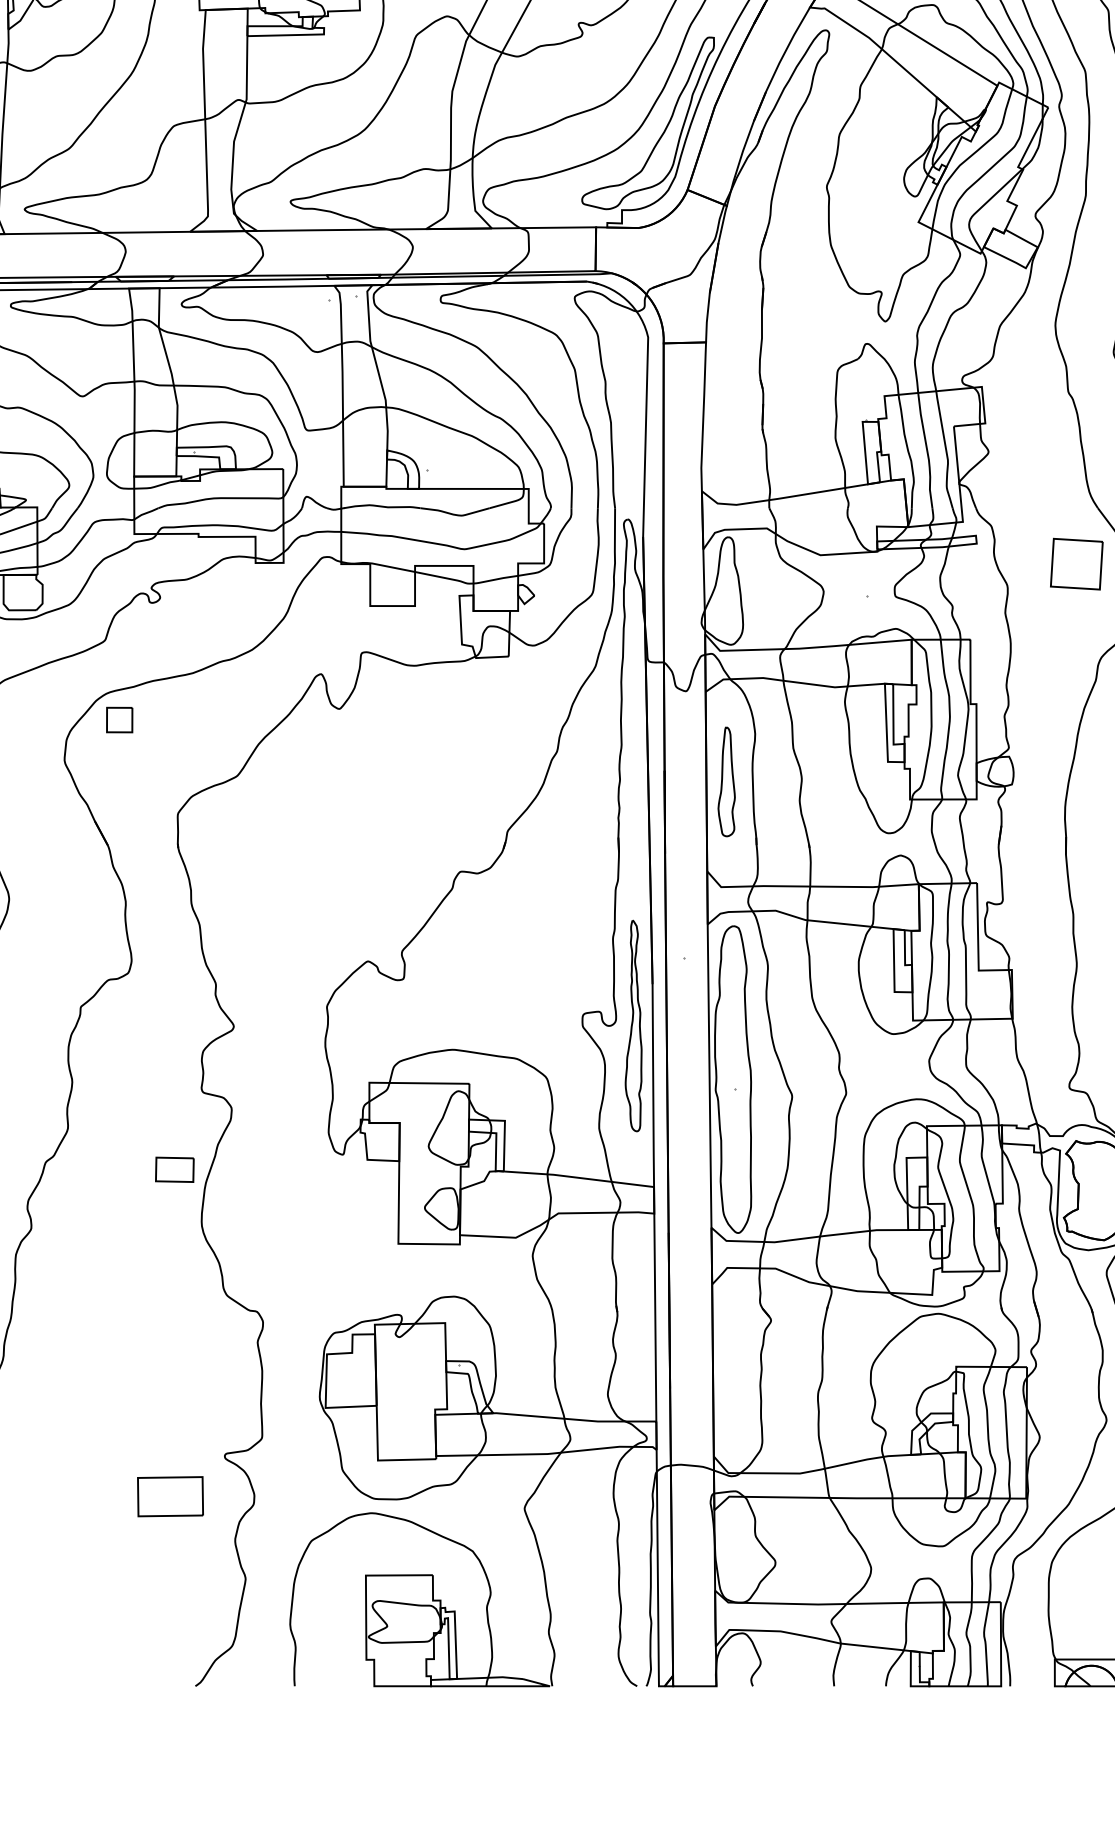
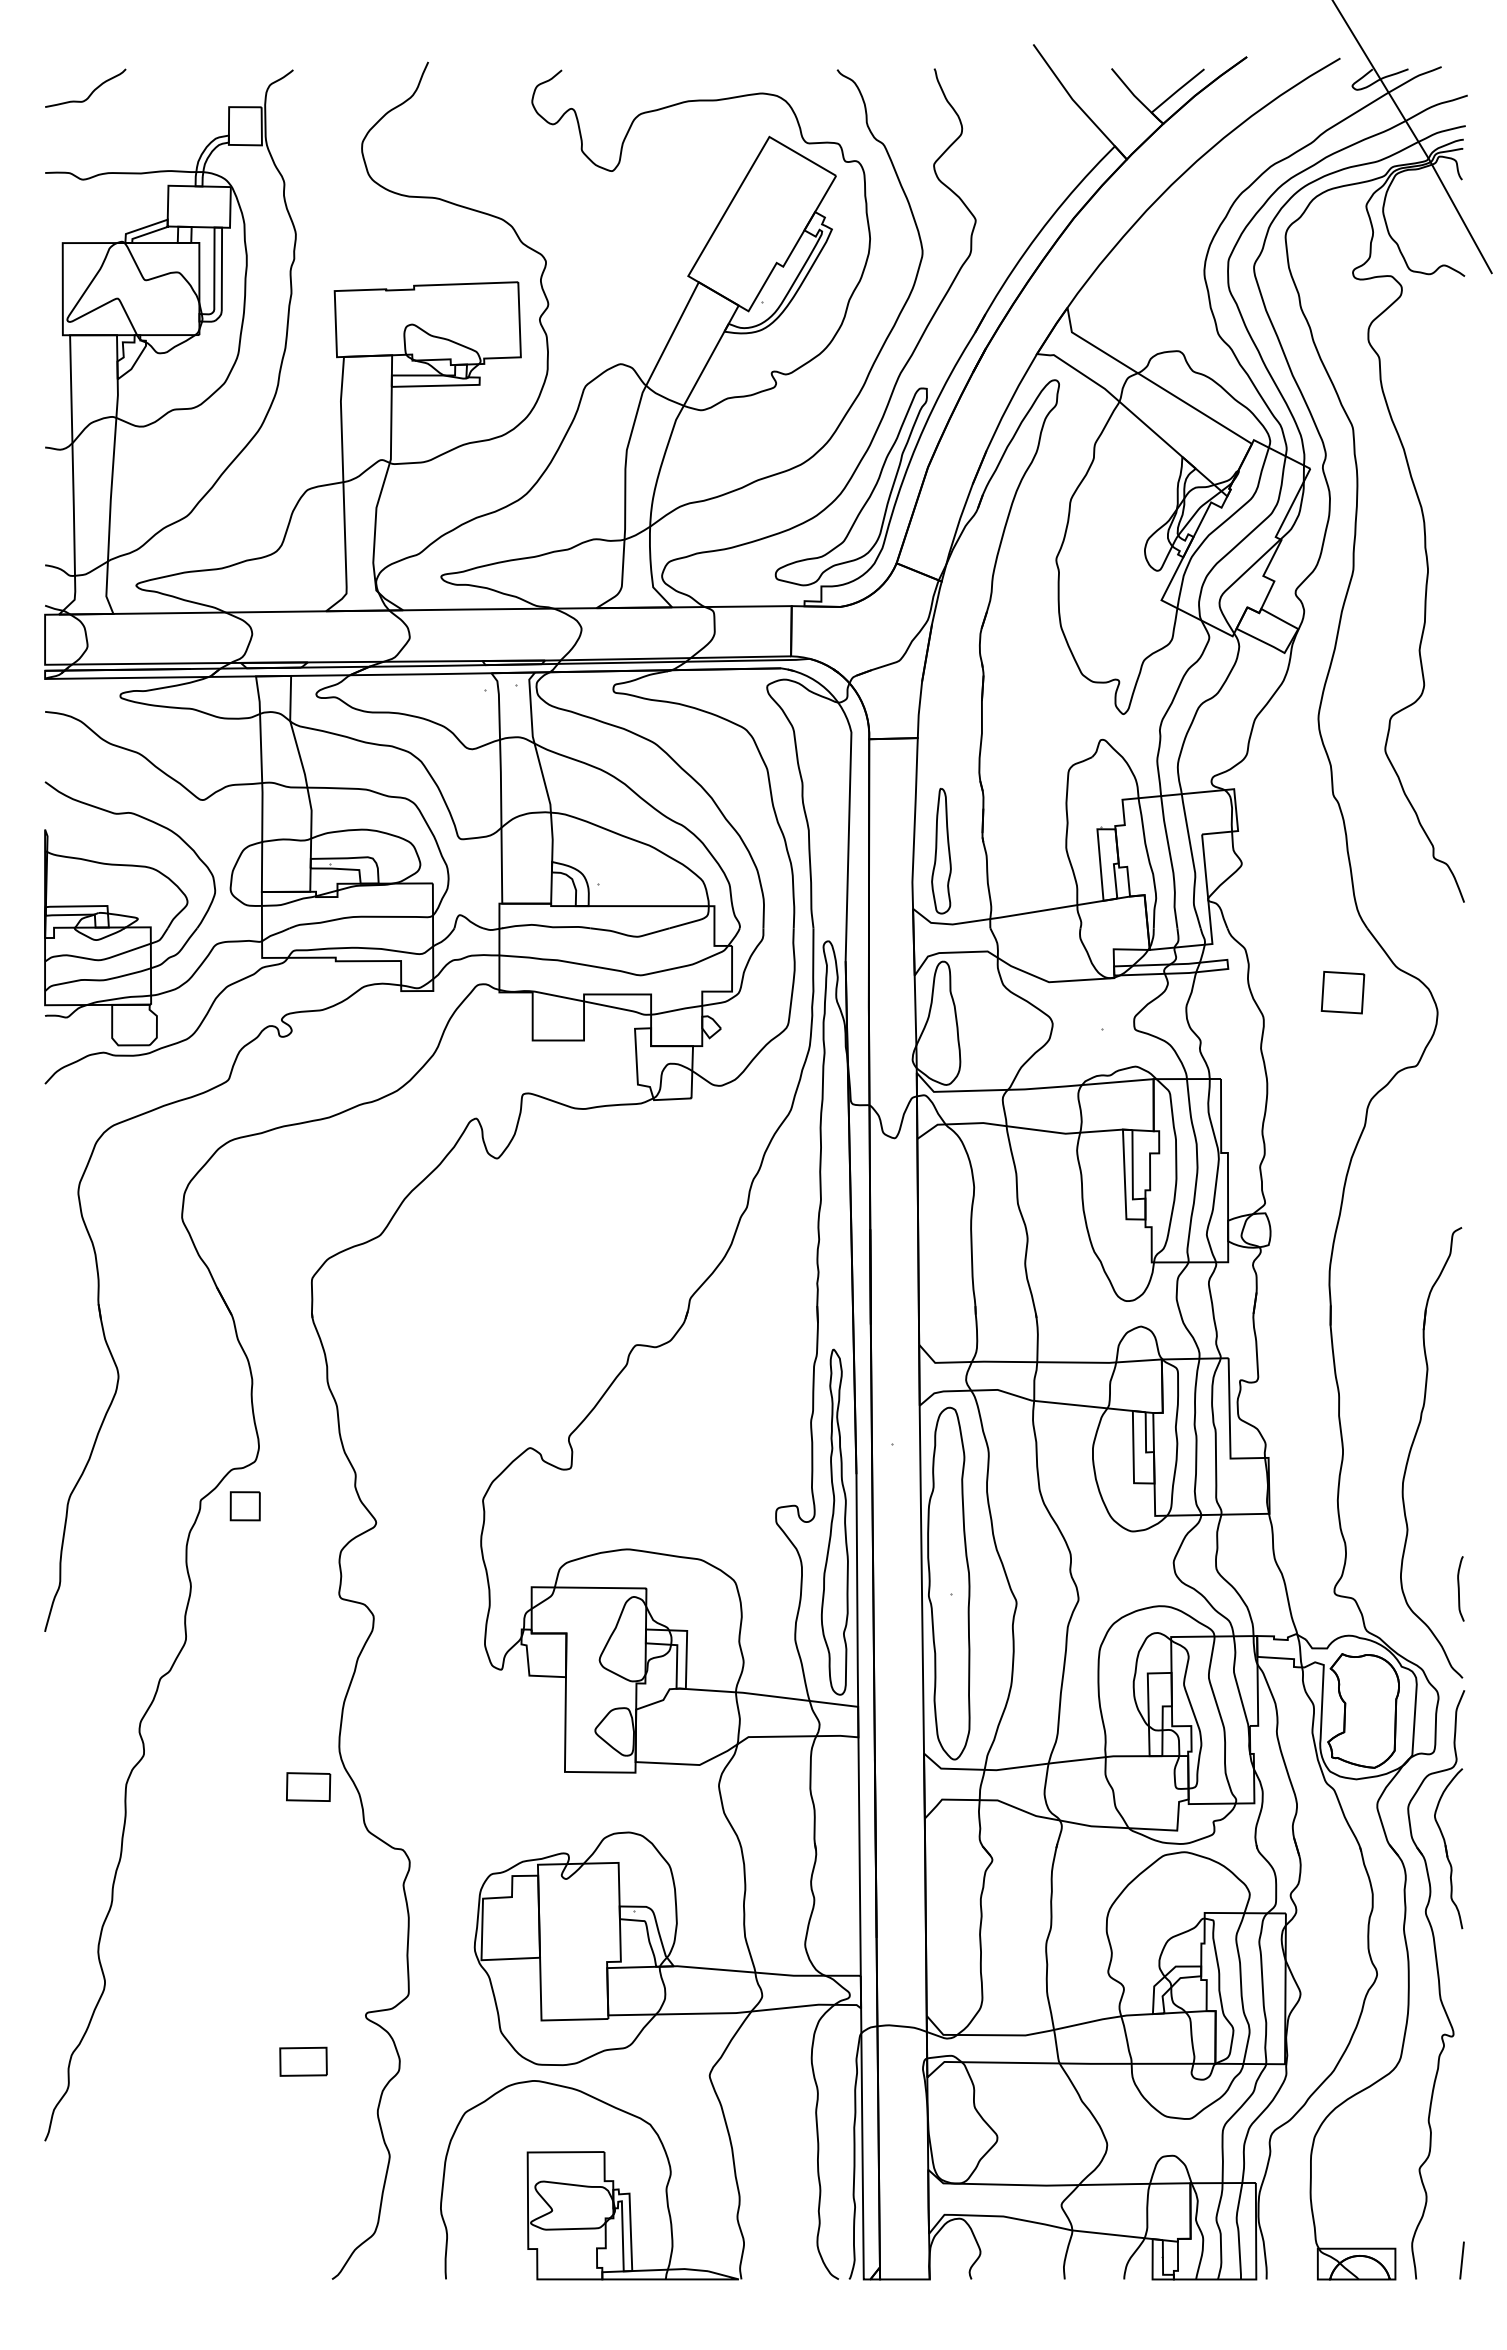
part: (1076, 564) -> (1342, 992), size x0.71
part: (119, 720) -> (244, 1506), moved
part: (726, 782) -> (941, 851), moved
part: (633, 1025) -> (834, 1521), size x1.43
part: (174, 1169) -> (308, 1786), moved
part: (170, 1496) -> (303, 2061), size x0.62

